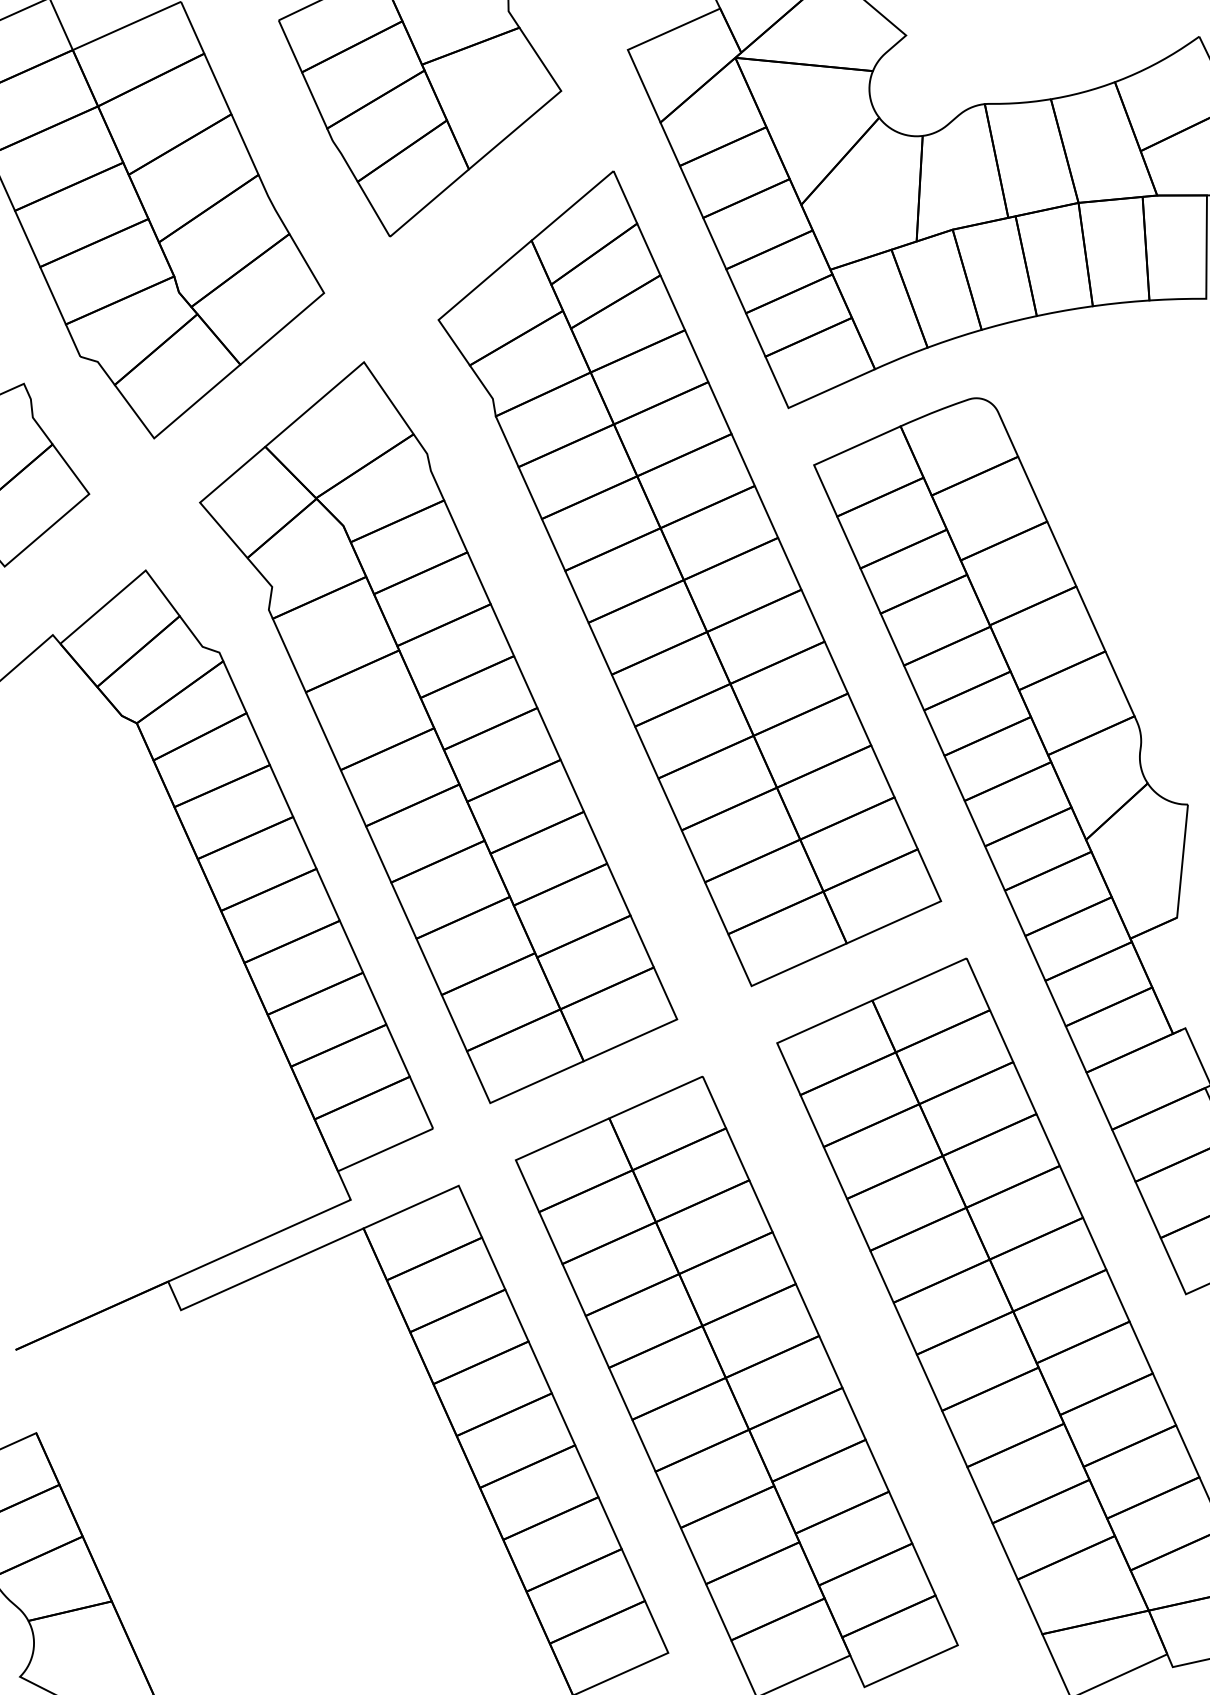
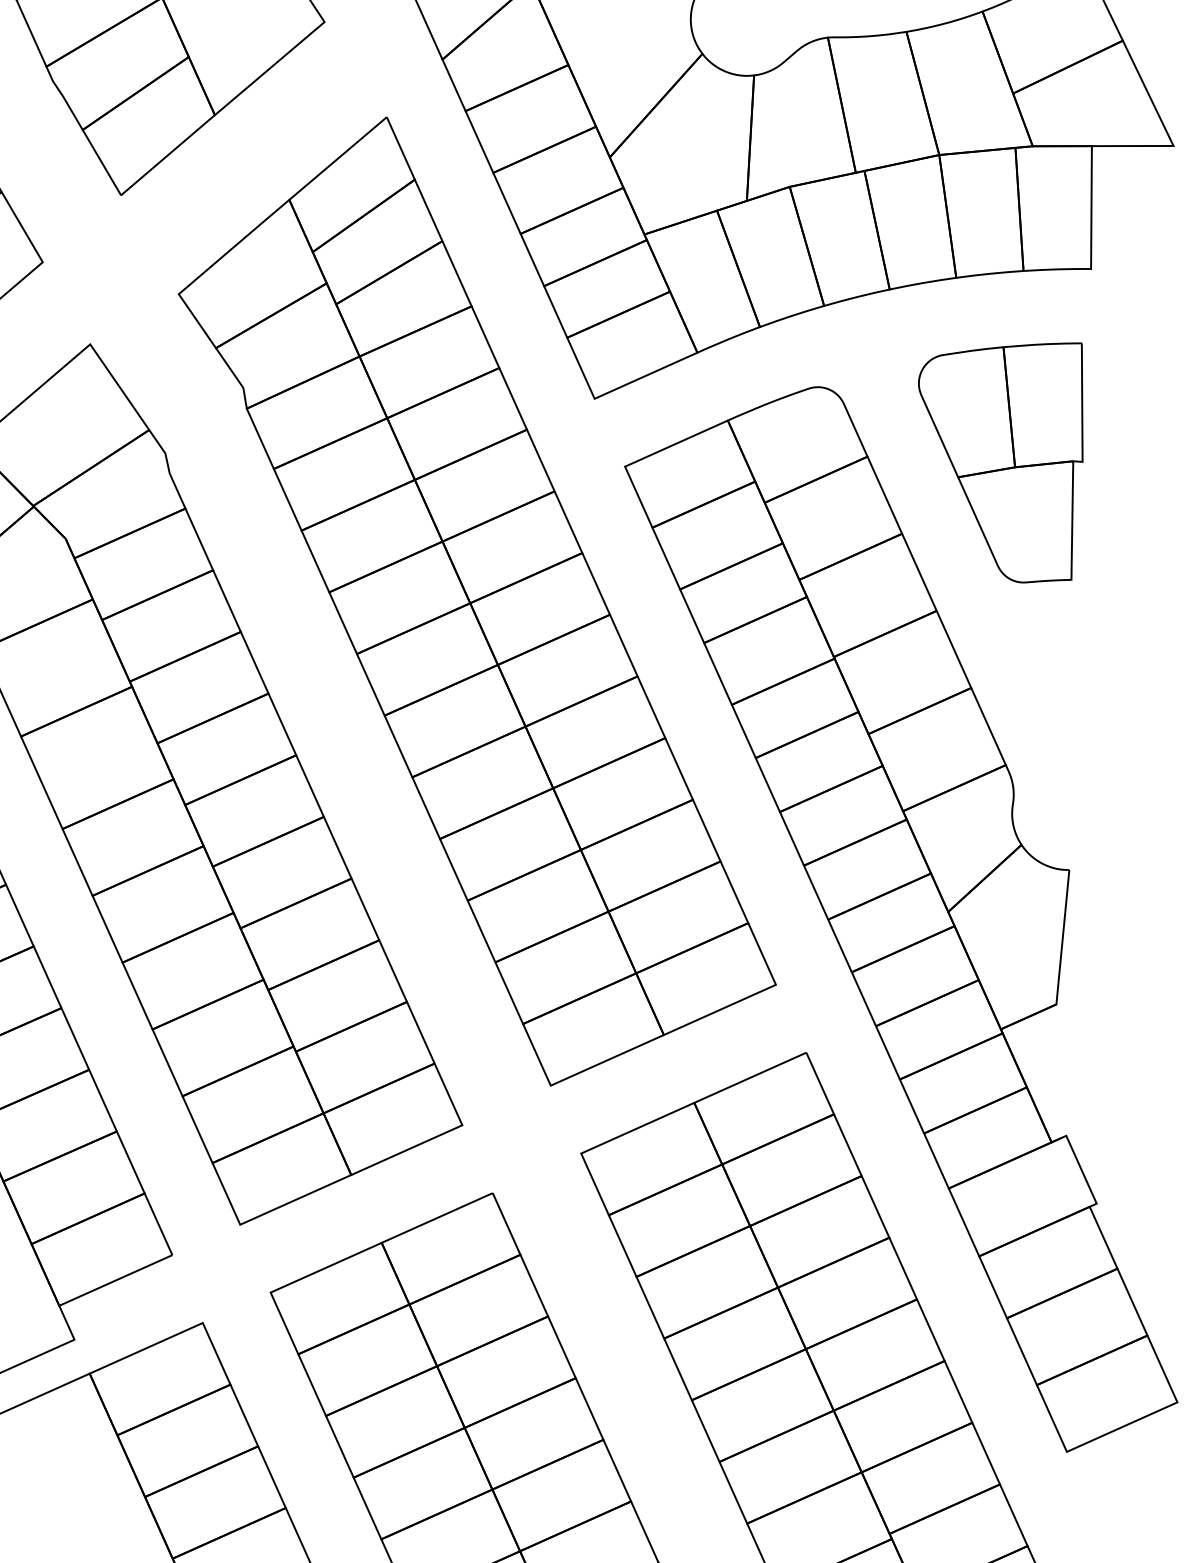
part: (1130, 461) -> (1001, 462), added

